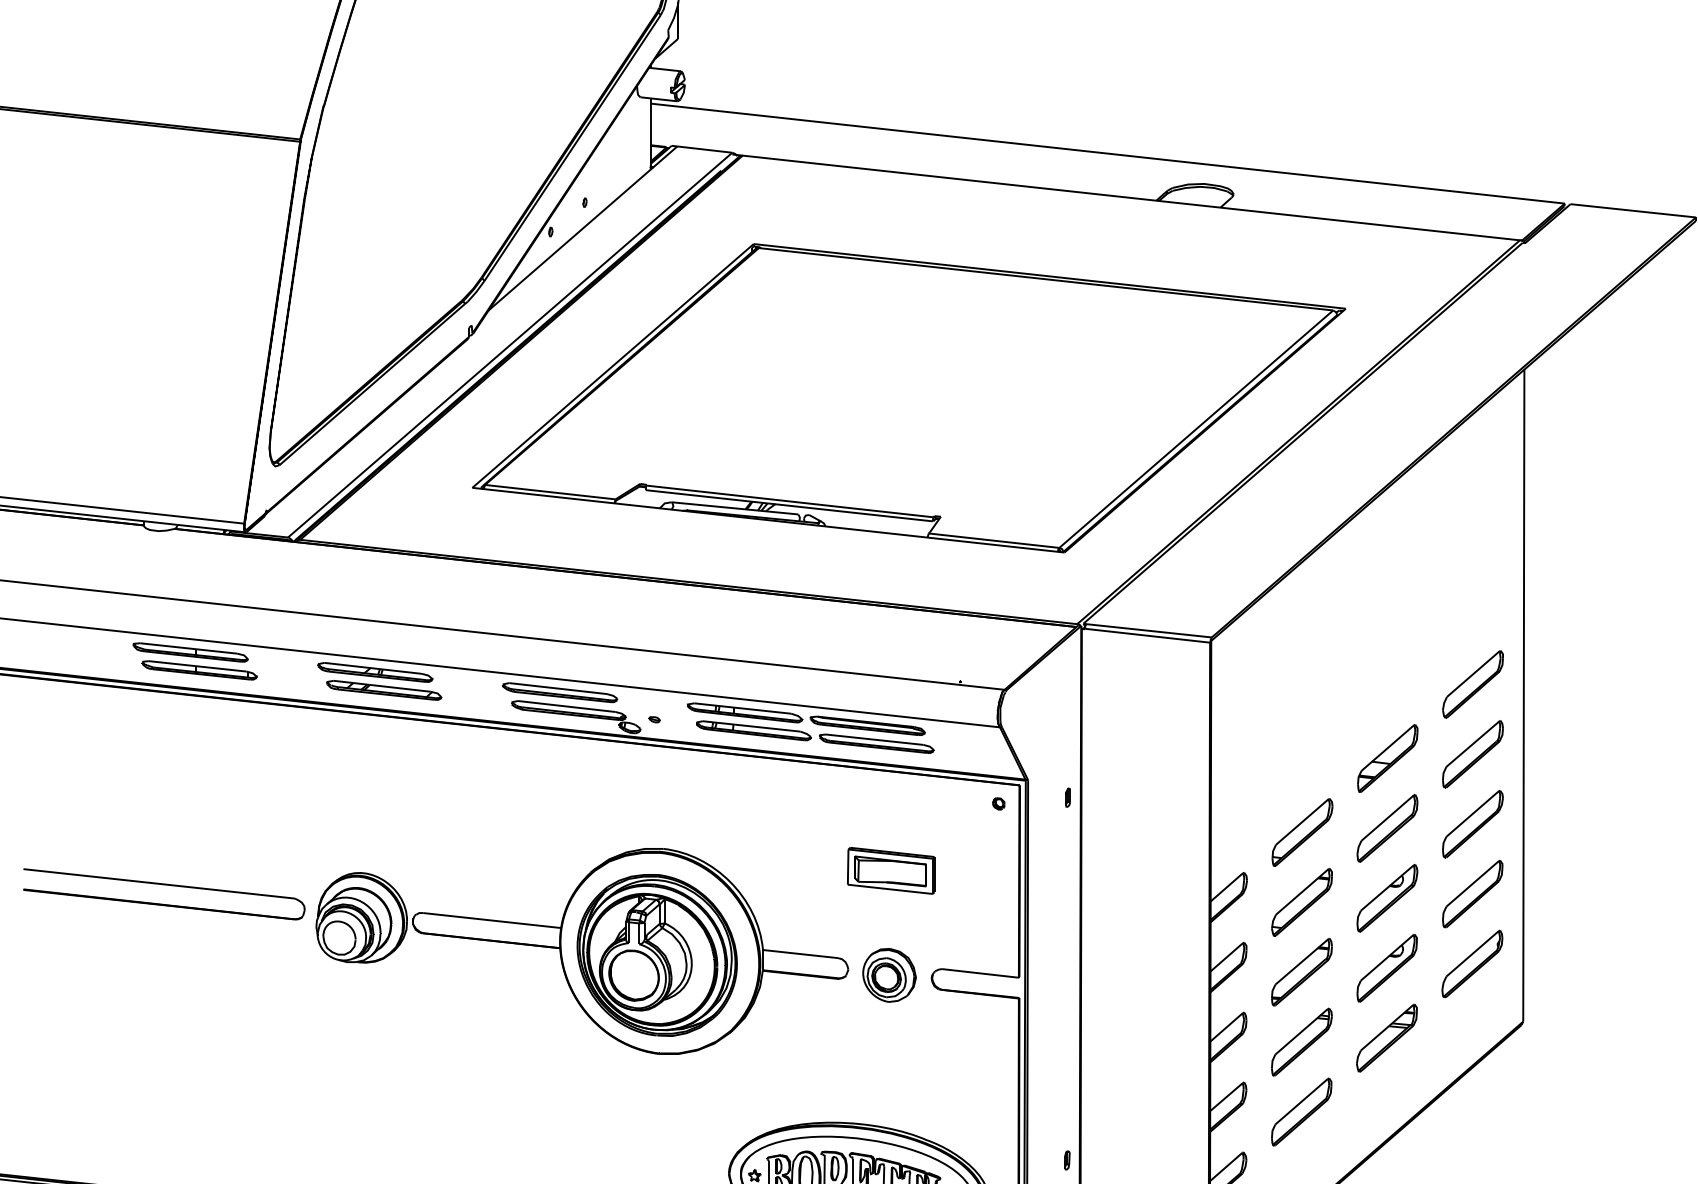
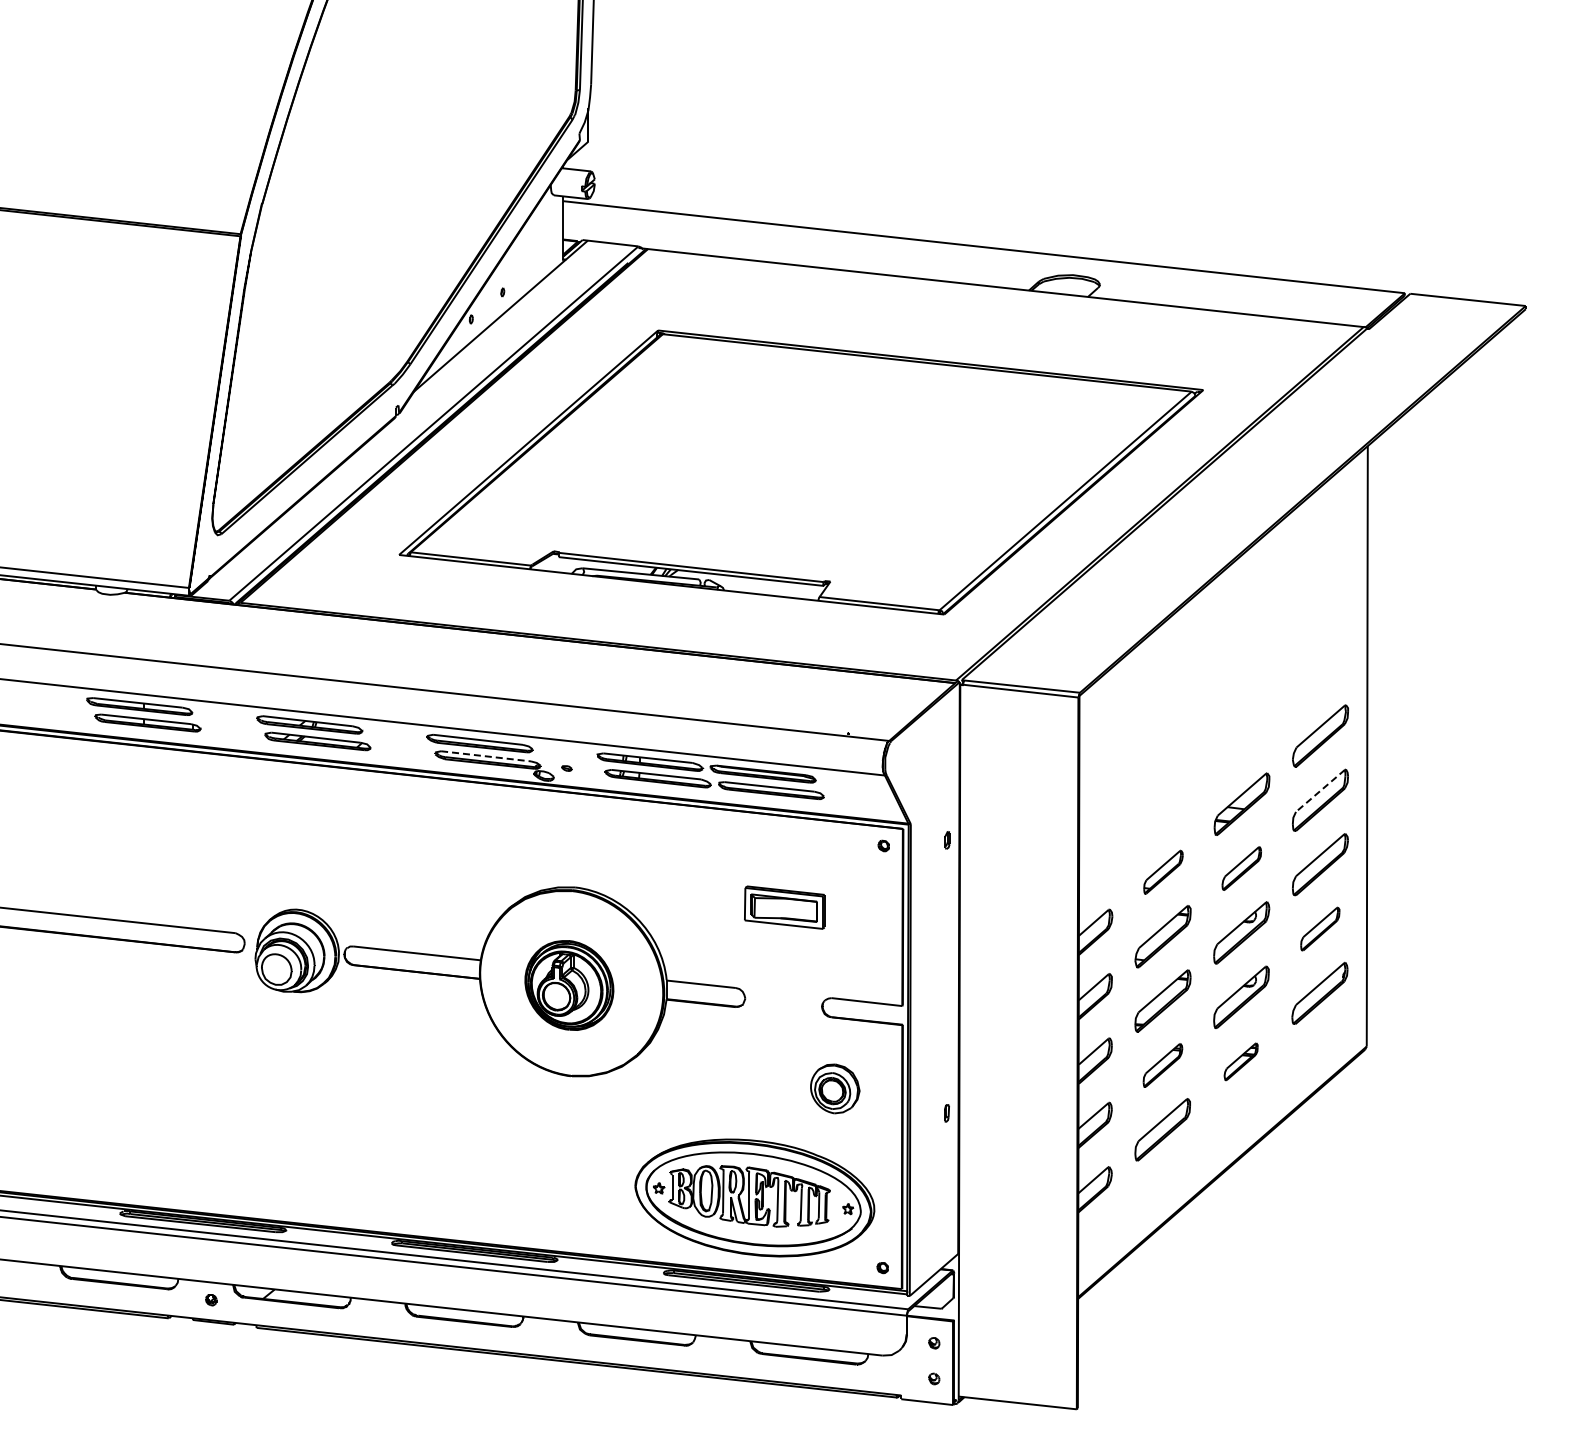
line: (567, 706) -> (486, 756), solid -> dashed
line: (1473, 744) -> (1320, 791), solid -> dashed
part: (1387, 828) -> (1241, 868), size x0.7
part: (1302, 831) -> (1163, 871), size x0.7
part: (1473, 893) -> (1320, 928), size x0.7
part: (657, 955) -> (569, 985), size x0.6
part: (889, 974) -> (835, 1088), moved
part: (1386, 1037) -> (1240, 1061), size x0.6
part: (1301, 1042) -> (1162, 1065), size x0.7
part: (1066, 1160) -> (946, 1113), moved

